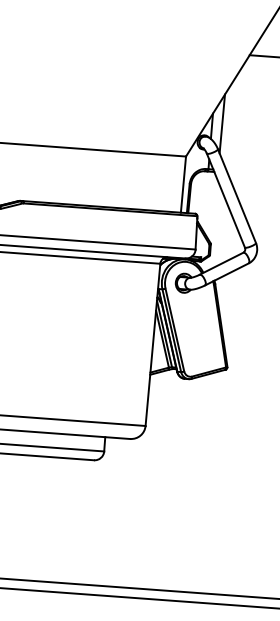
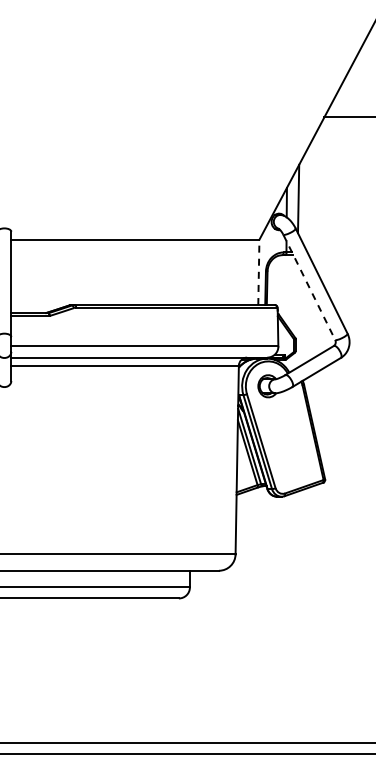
line: (183, 184) -> (258, 272), solid -> dashed
line: (226, 200) -> (309, 287), solid -> dashed

